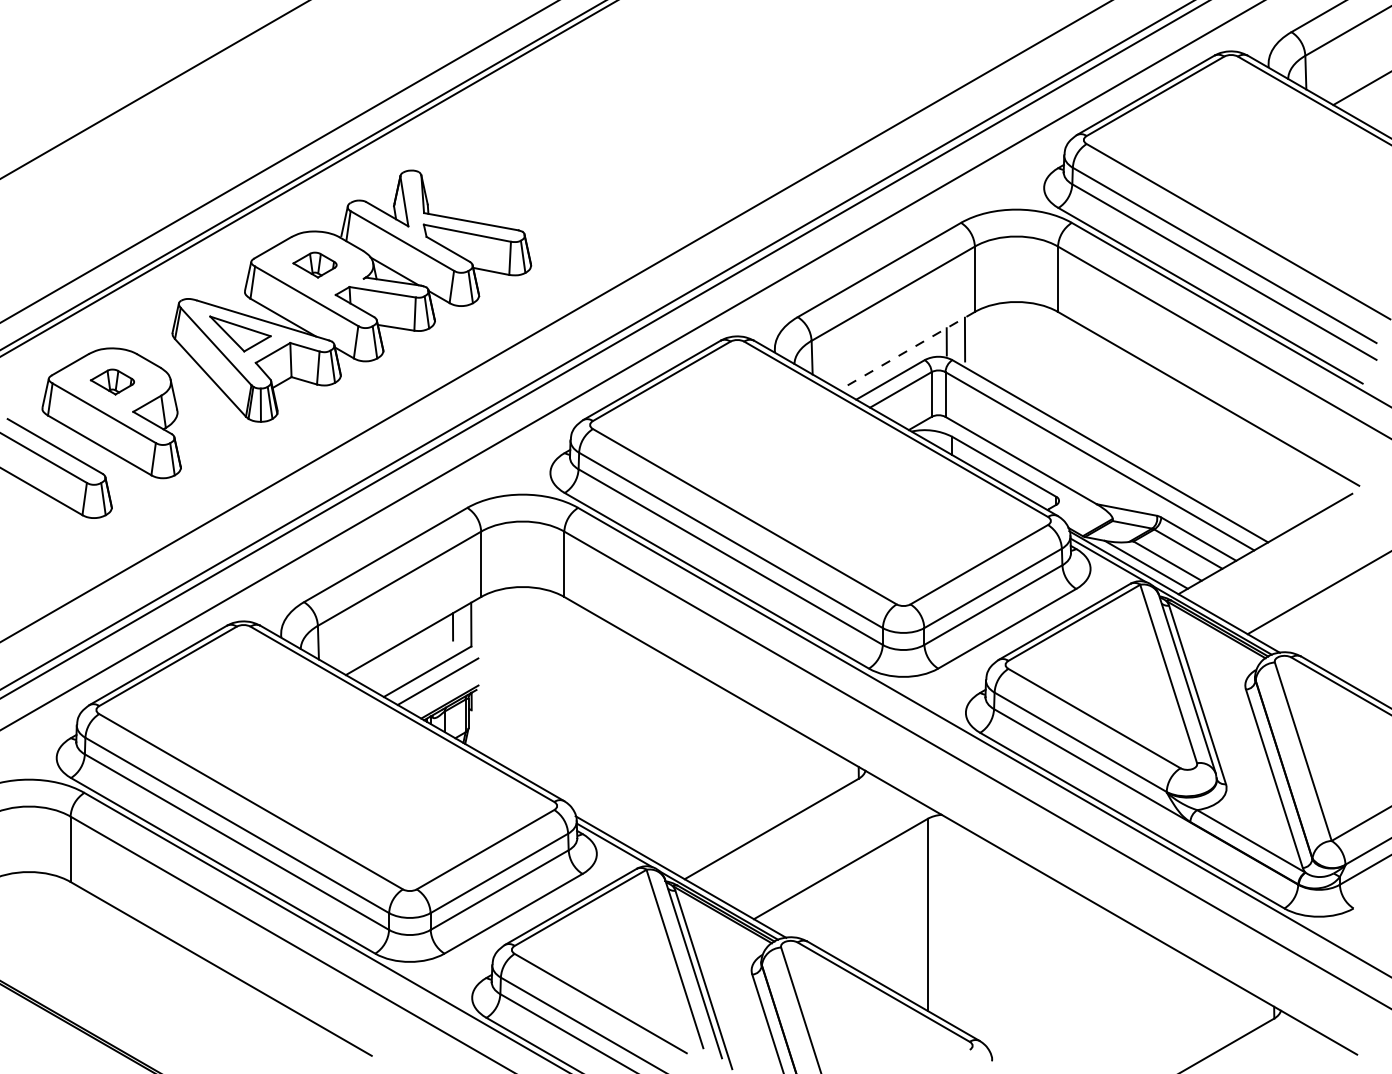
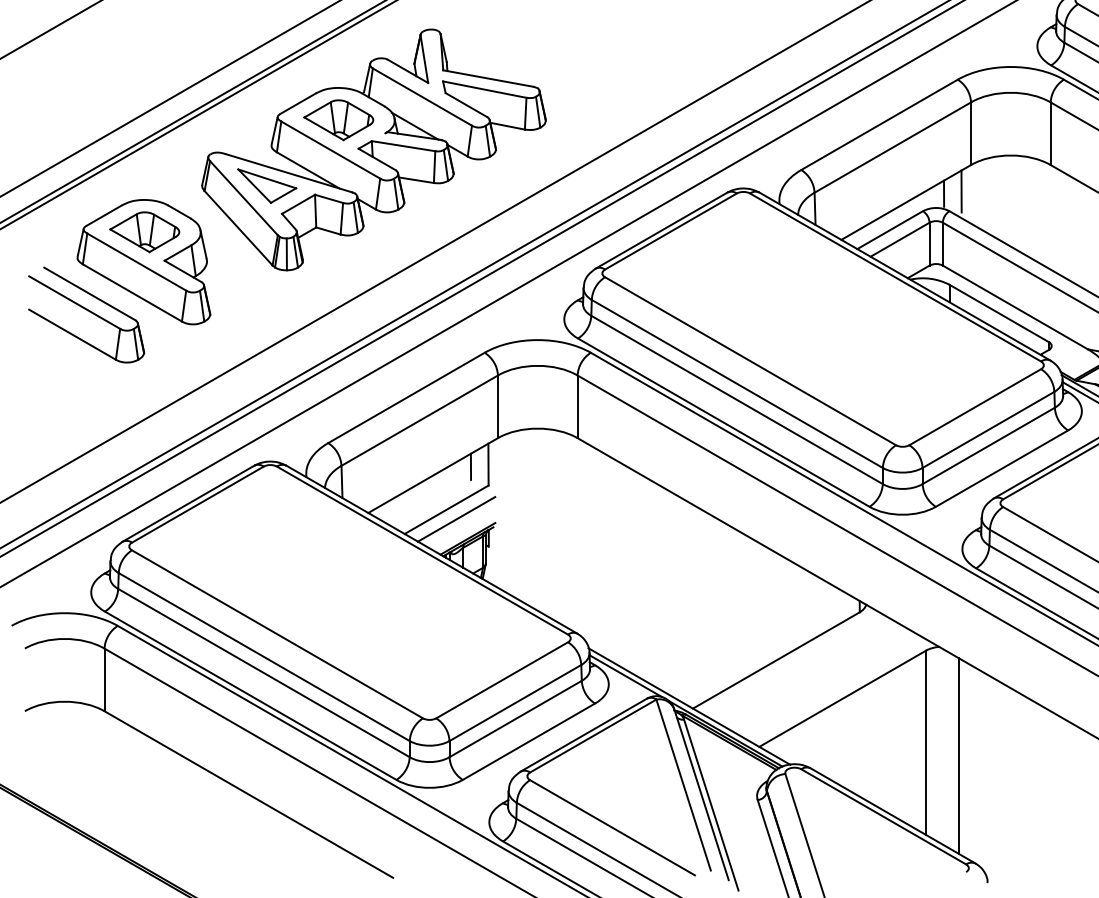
part: (314, 264) -> (338, 119), size x1.67
line: (906, 351) -> (905, 202), dashed -> solid
part: (112, 381) -> (144, 231), size x1.67
line: (962, 928) -> (959, 755), added

